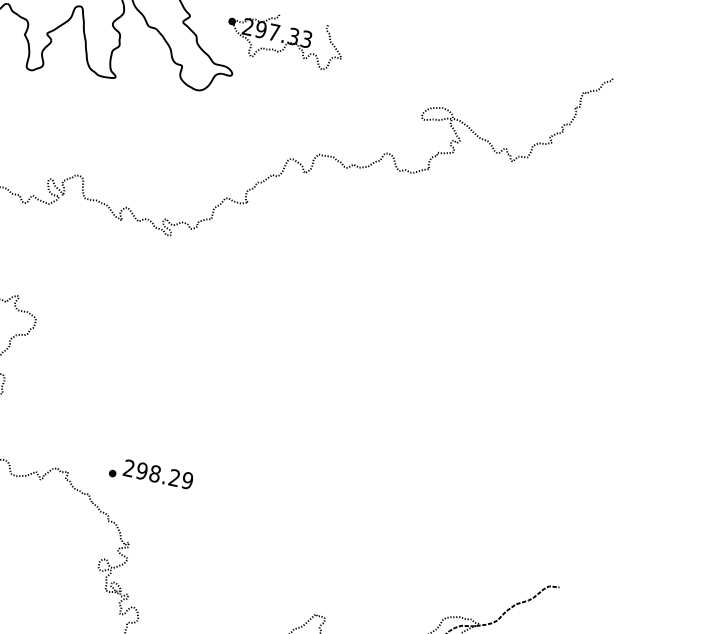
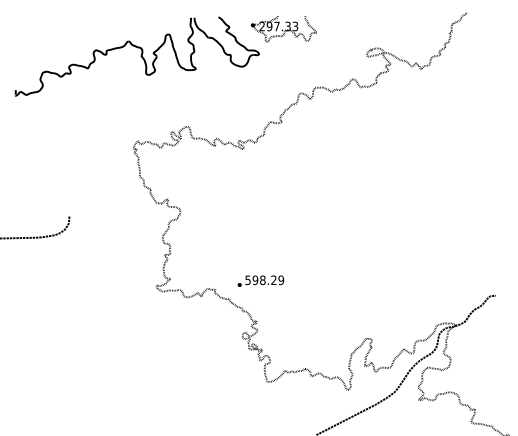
text: (128, 468) -> (247, 280), 298.29 -> 598.29

